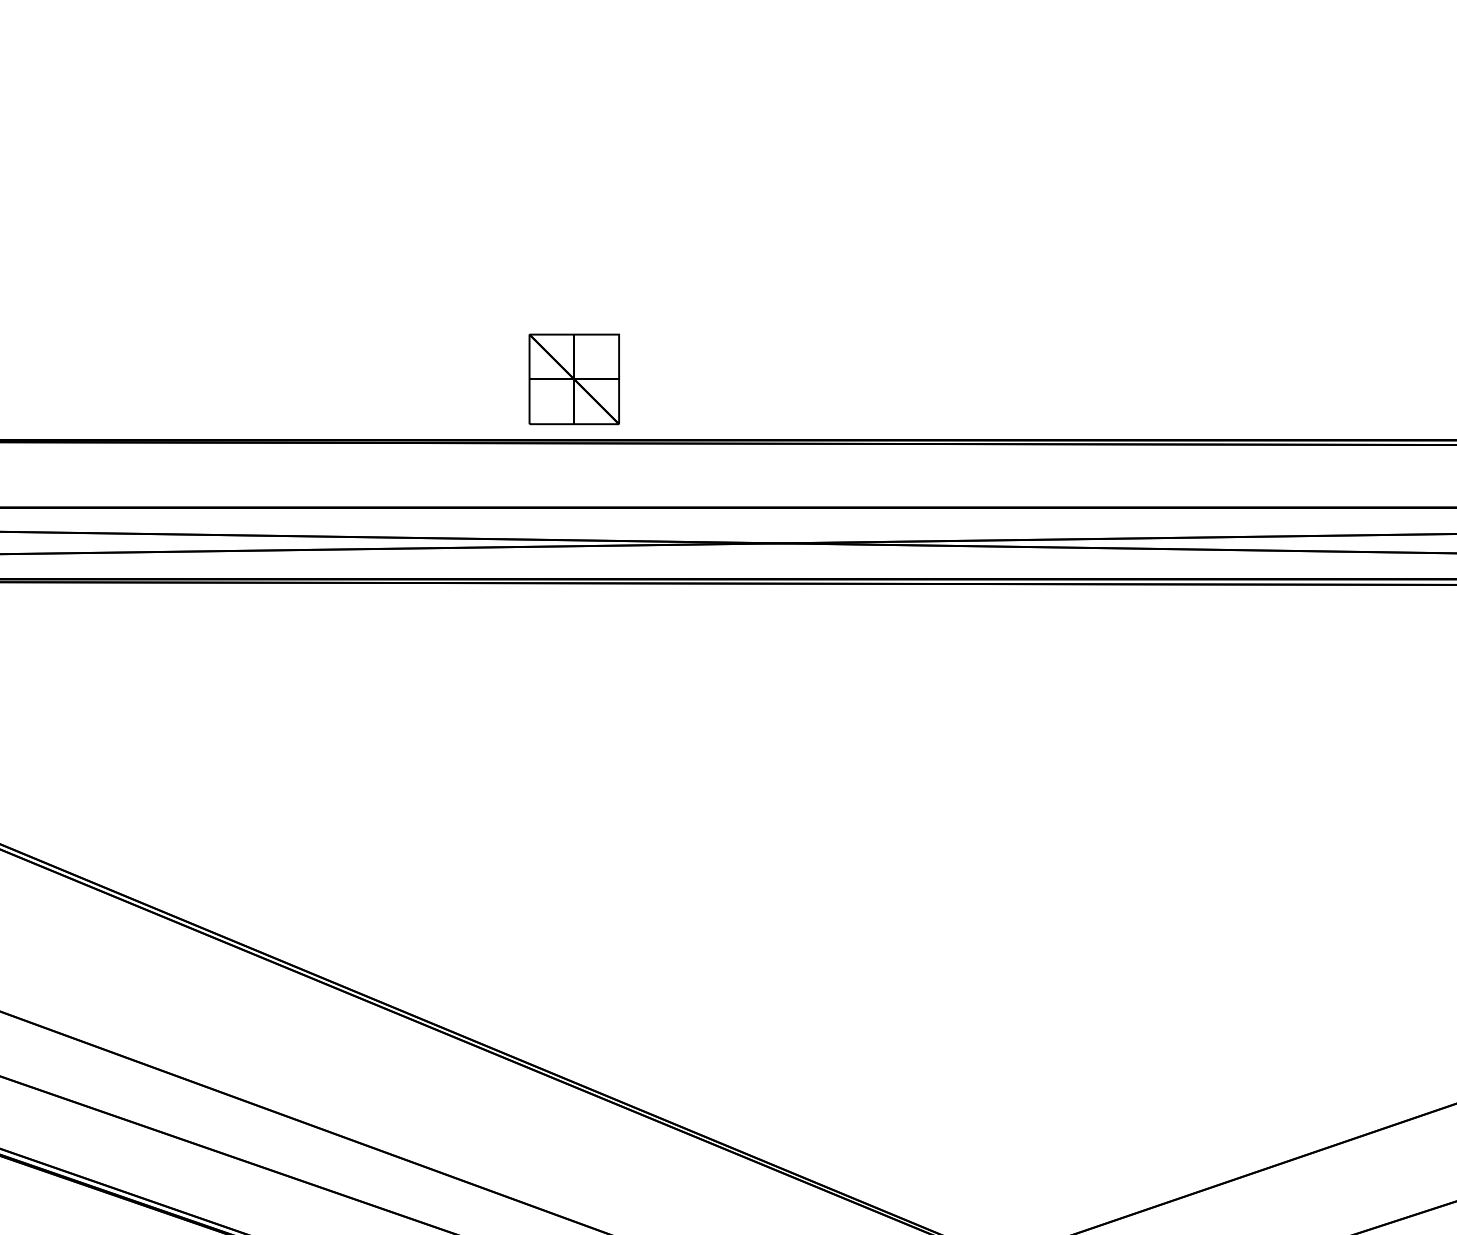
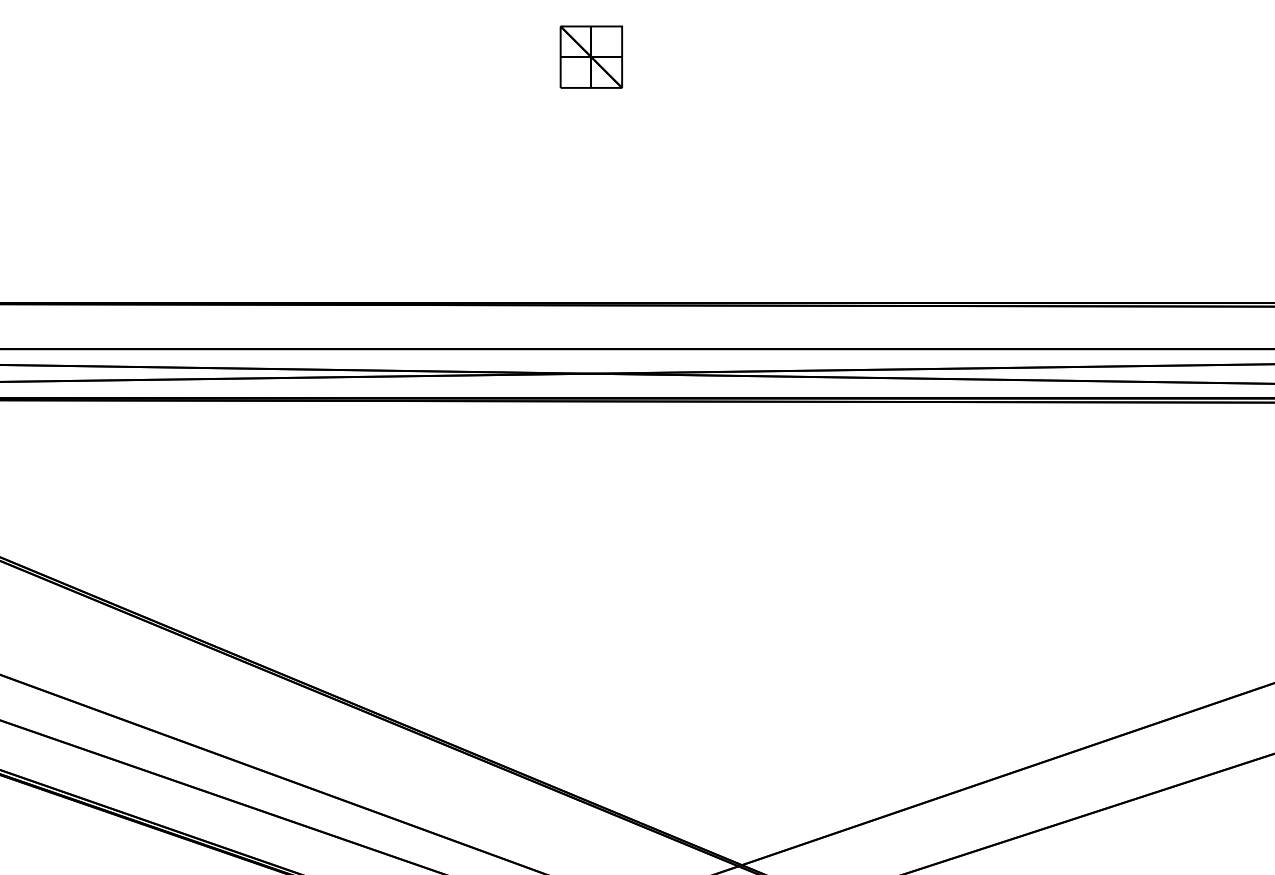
part: (573, 378) -> (590, 56), moved

